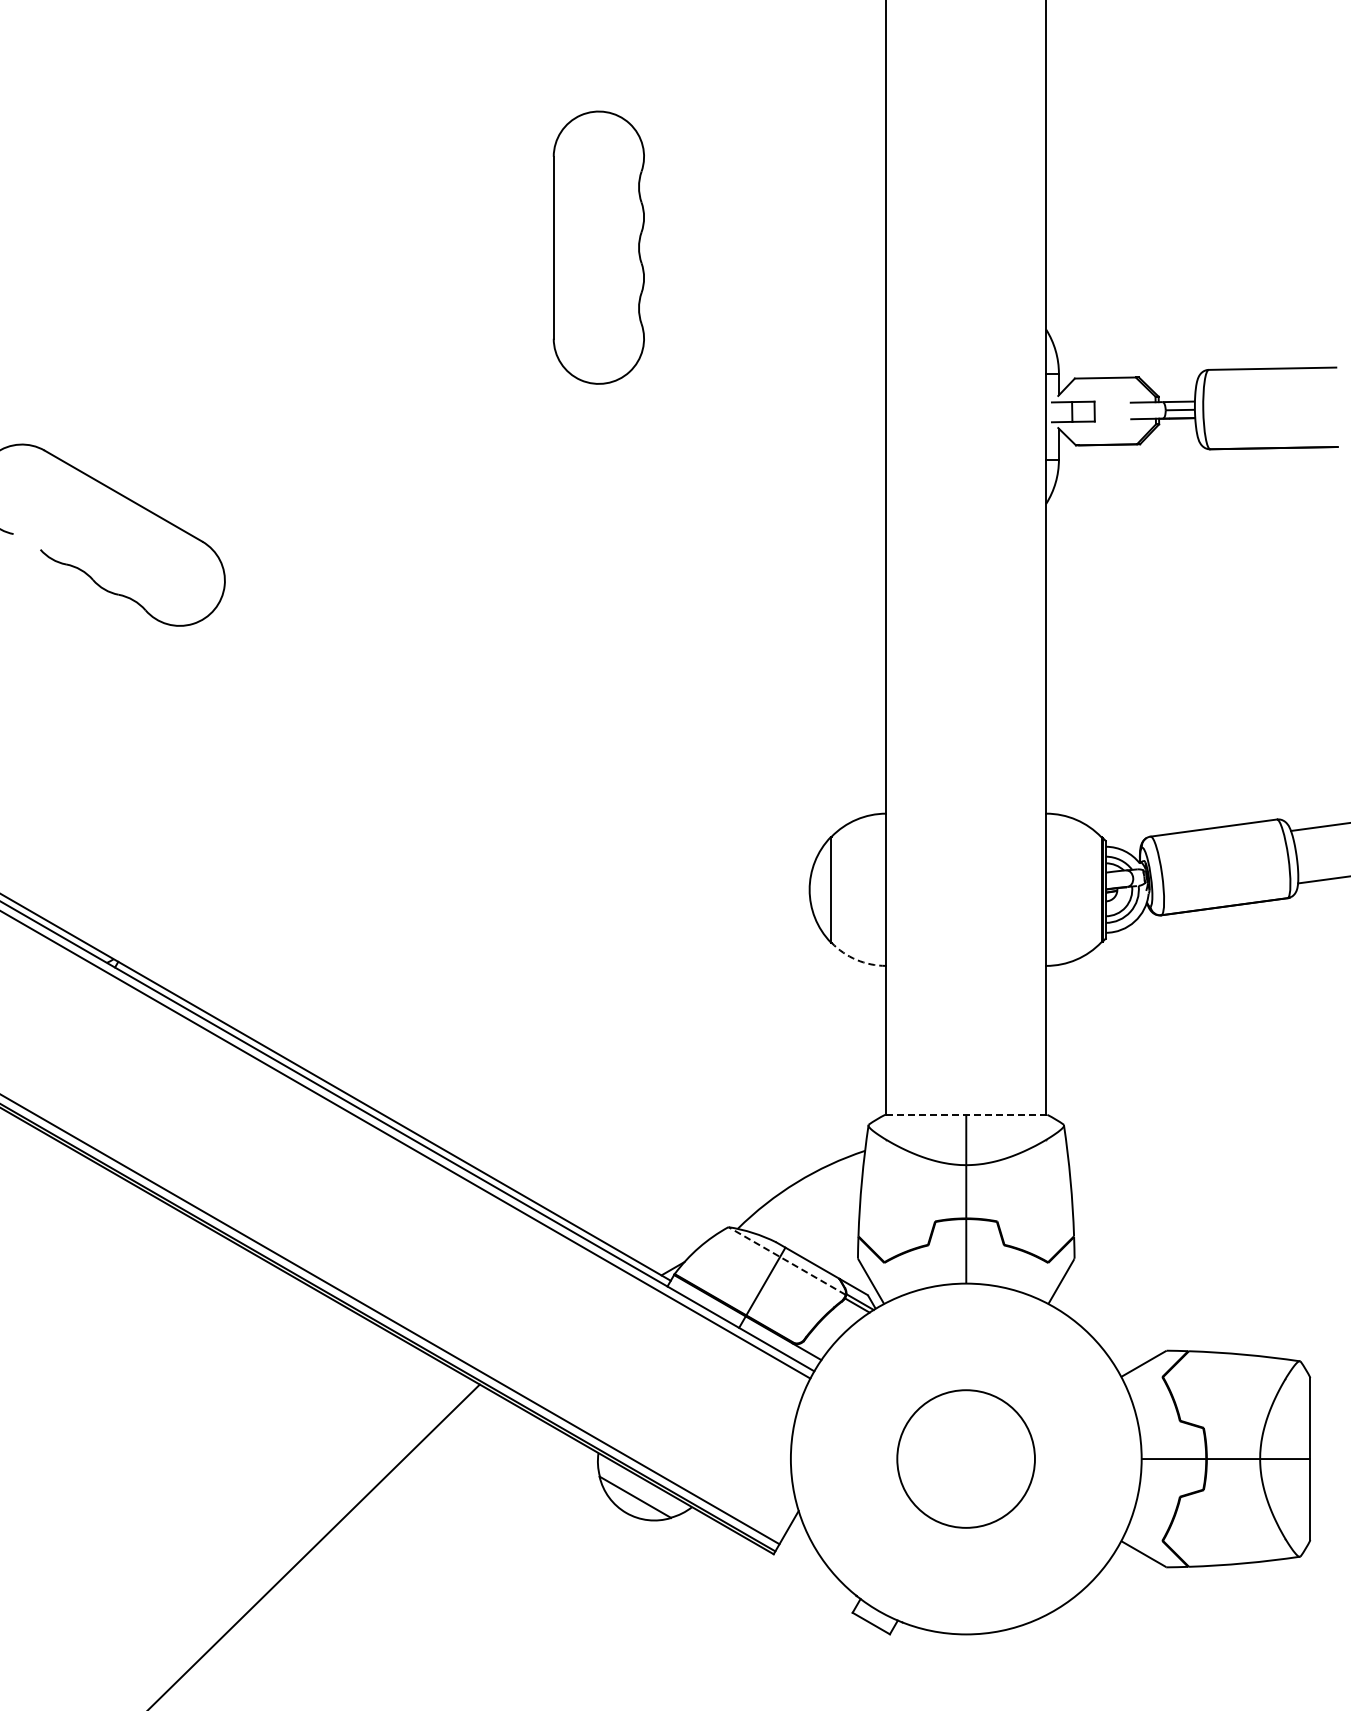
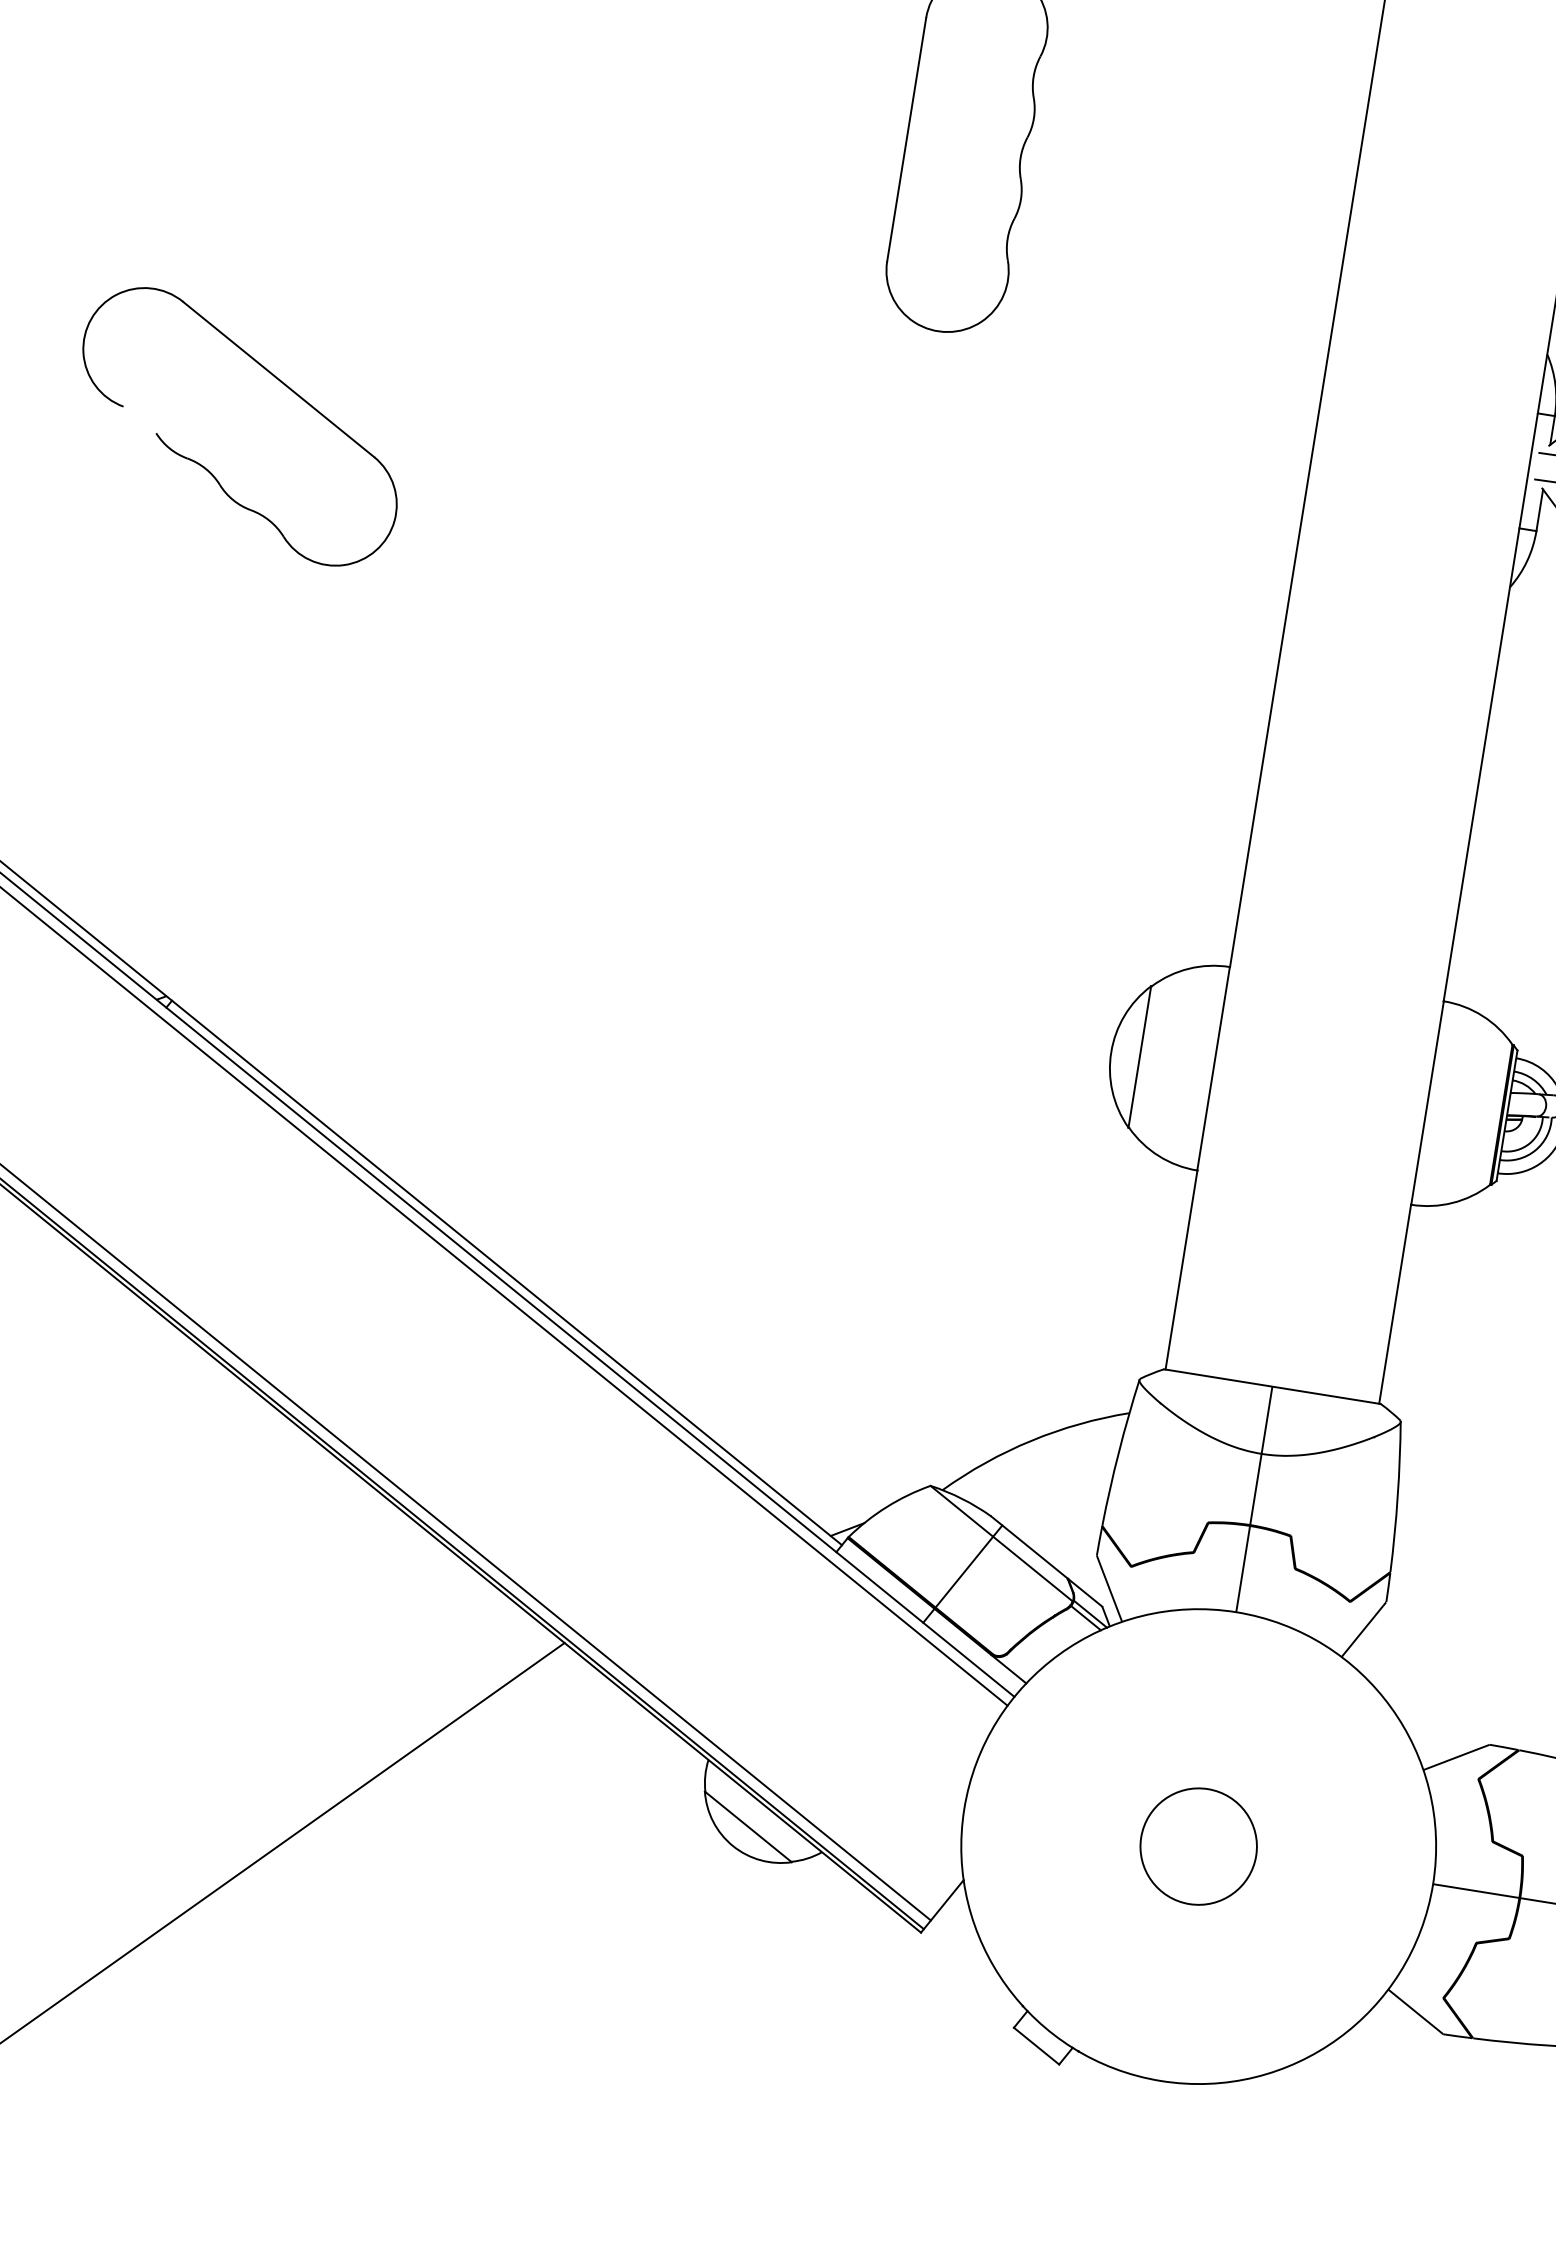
arc: (856, 959) -> (1158, 1155), dashed -> solid
line: (965, 1114) -> (1271, 1386), dashed -> solid
line: (787, 1261) -> (1002, 1544), dashed -> solid
circle: (966, 1458) -> (1199, 1845), size x0.62

